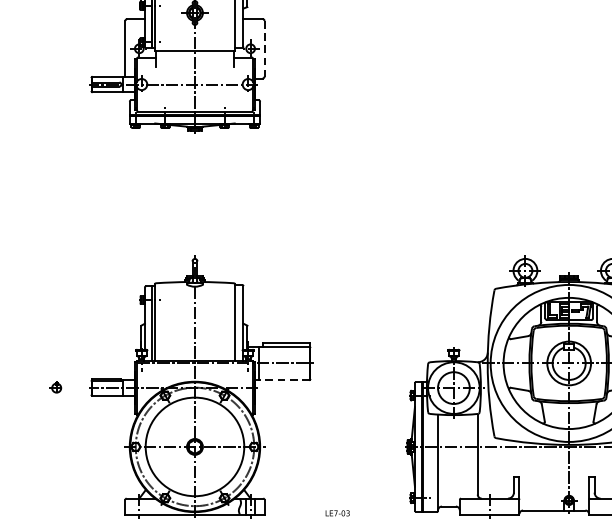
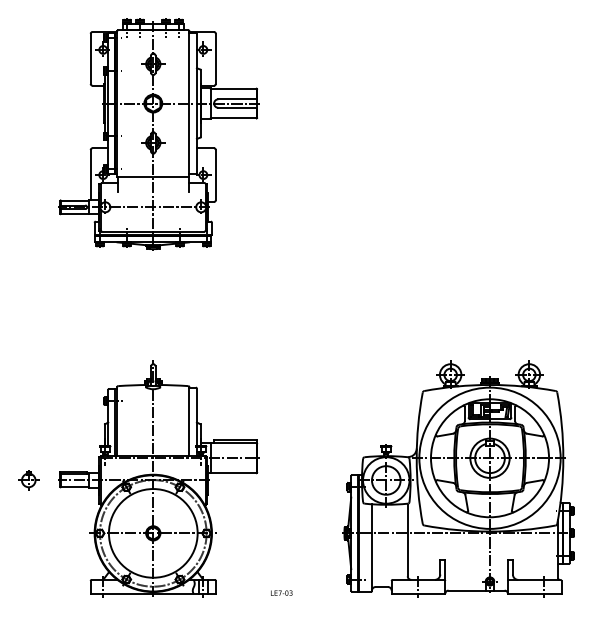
line: (264, 49) -> (215, 175), dashed -> solid
line: (284, 380) -> (233, 473), dashed -> solid
part: (56, 388) -> (28, 480), size x1.67

